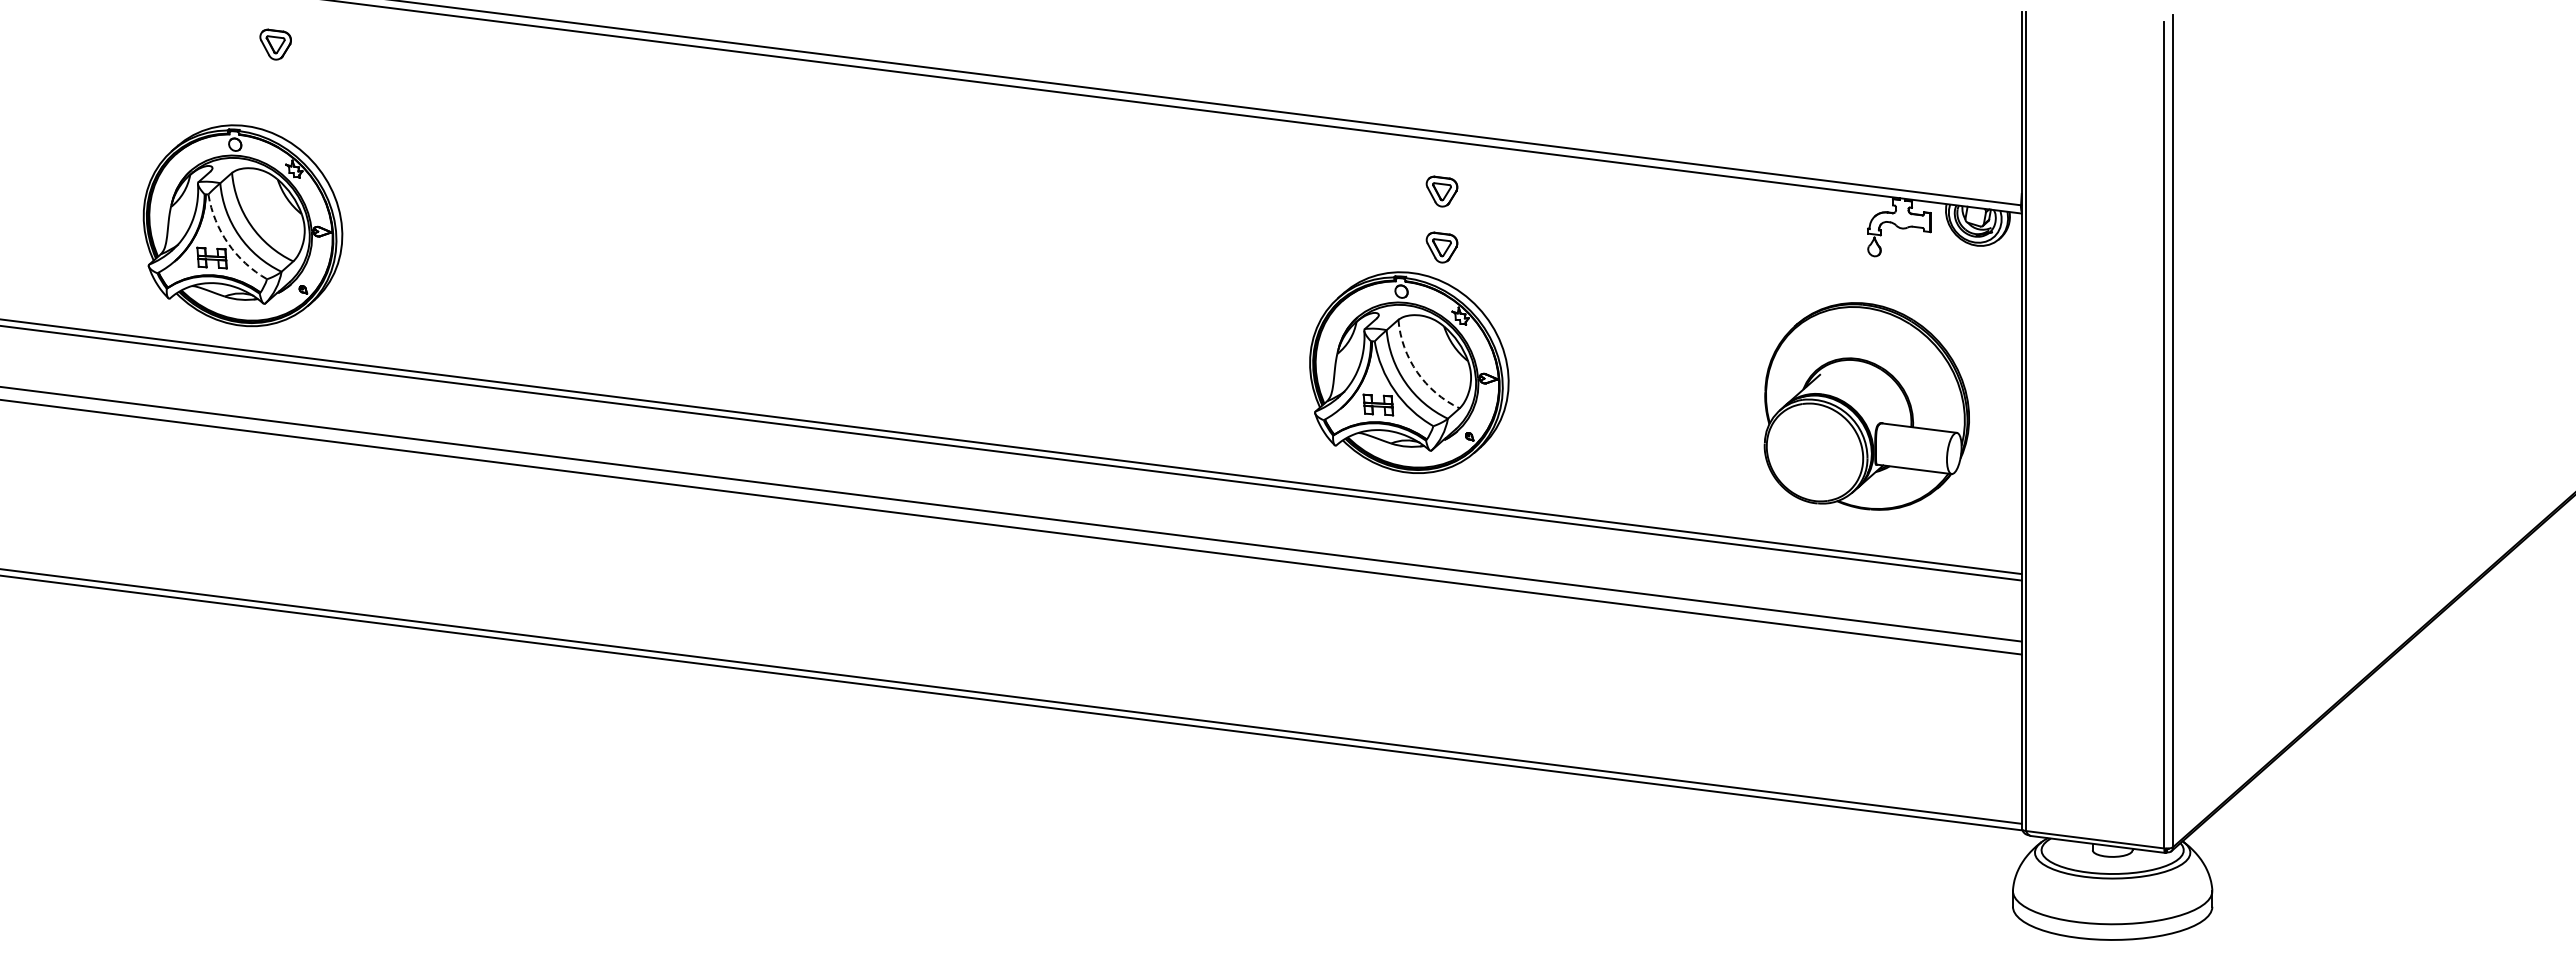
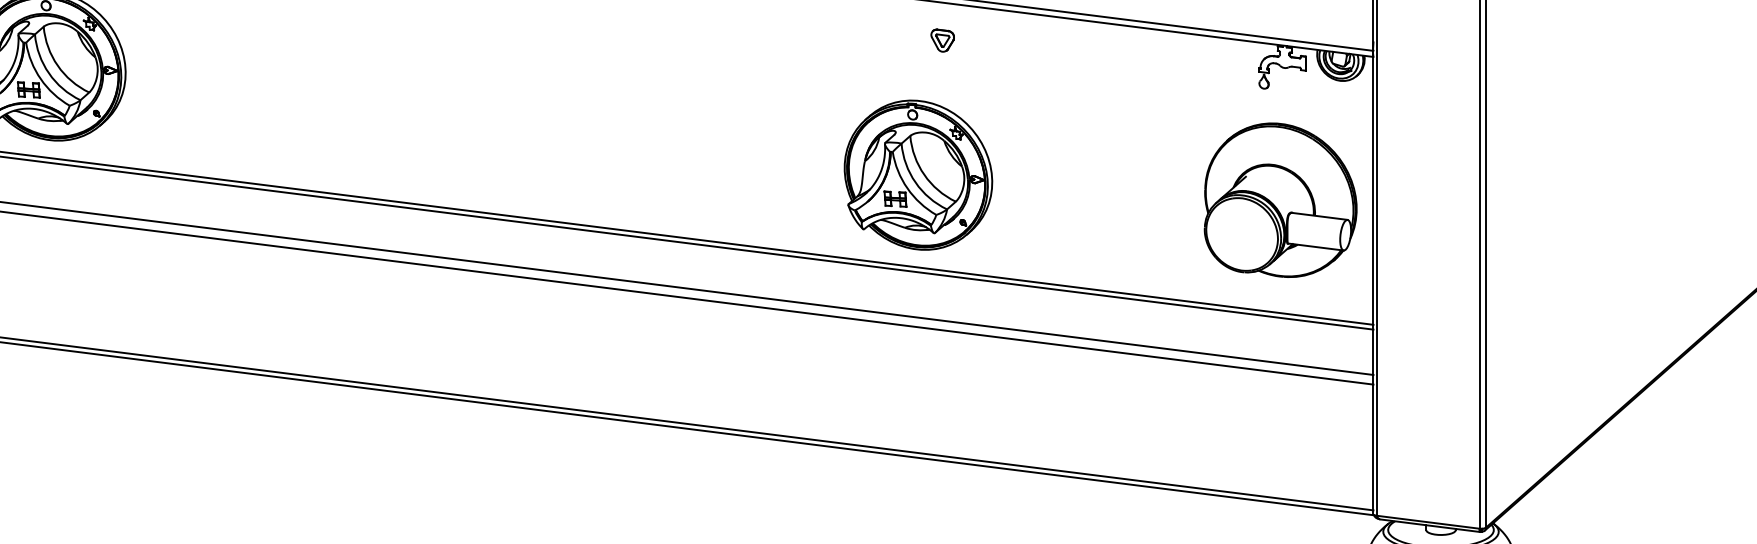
arc: (228, 243) -> (41, 79), dashed -> solid
part: (1441, 247) -> (942, 82), removed
arc: (1417, 372) -> (924, 175), dashed -> solid
part: (1866, 406) -> (1280, 200), moved

